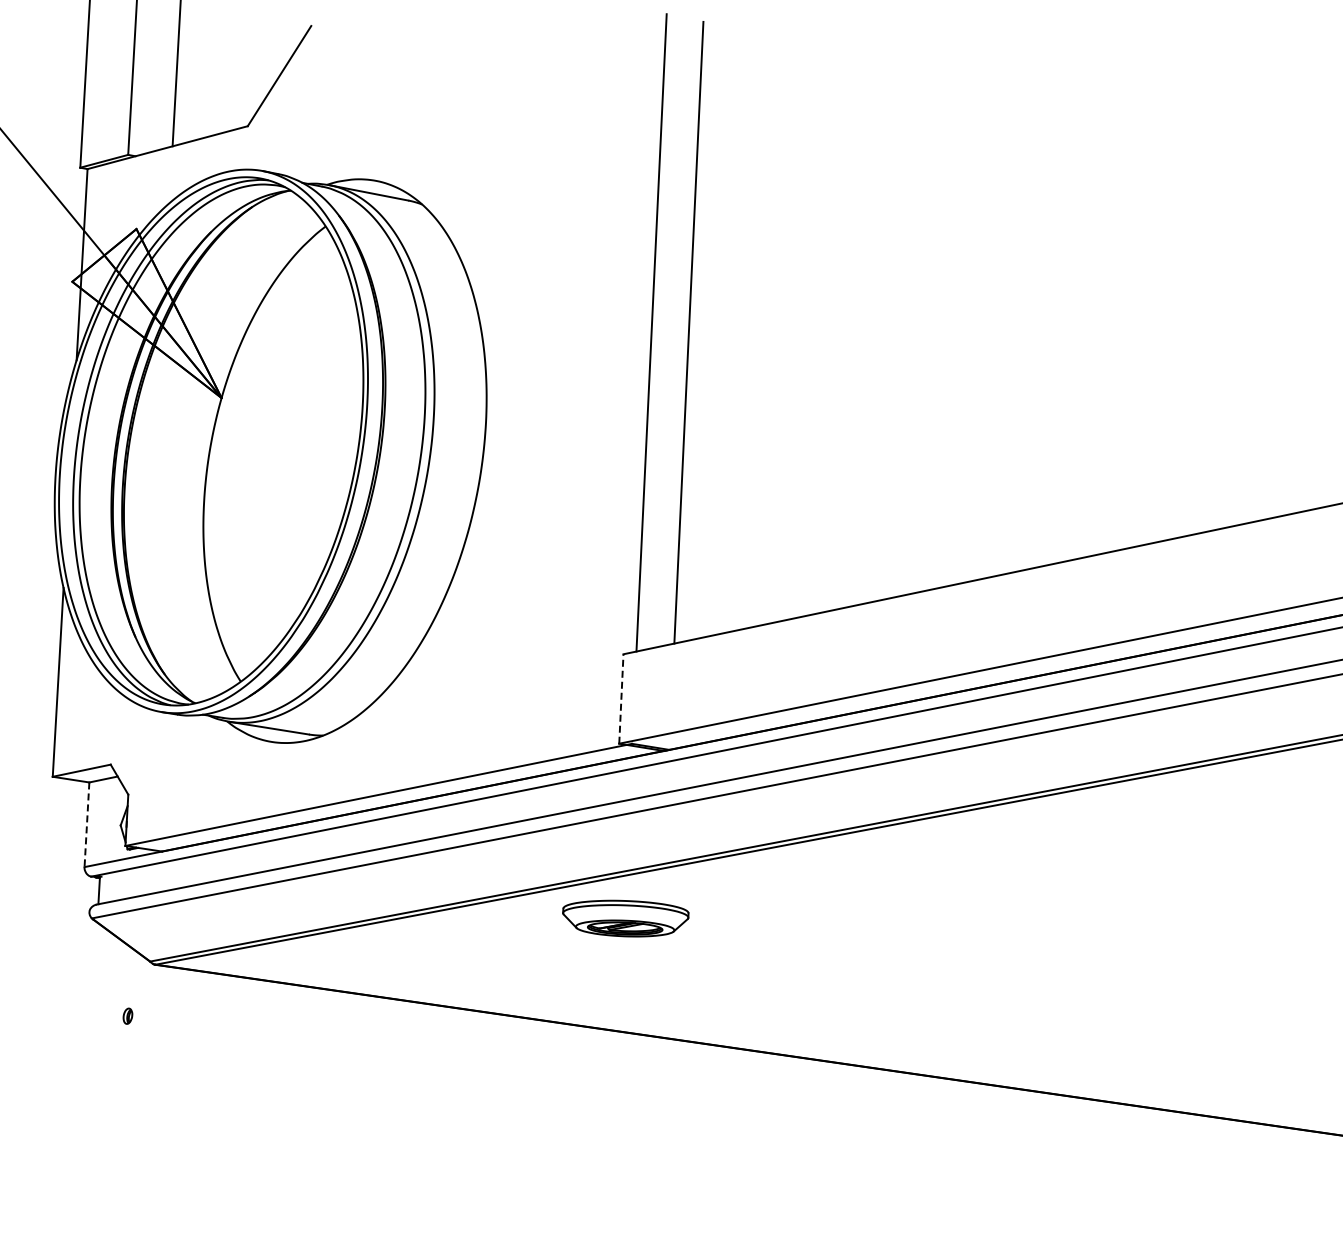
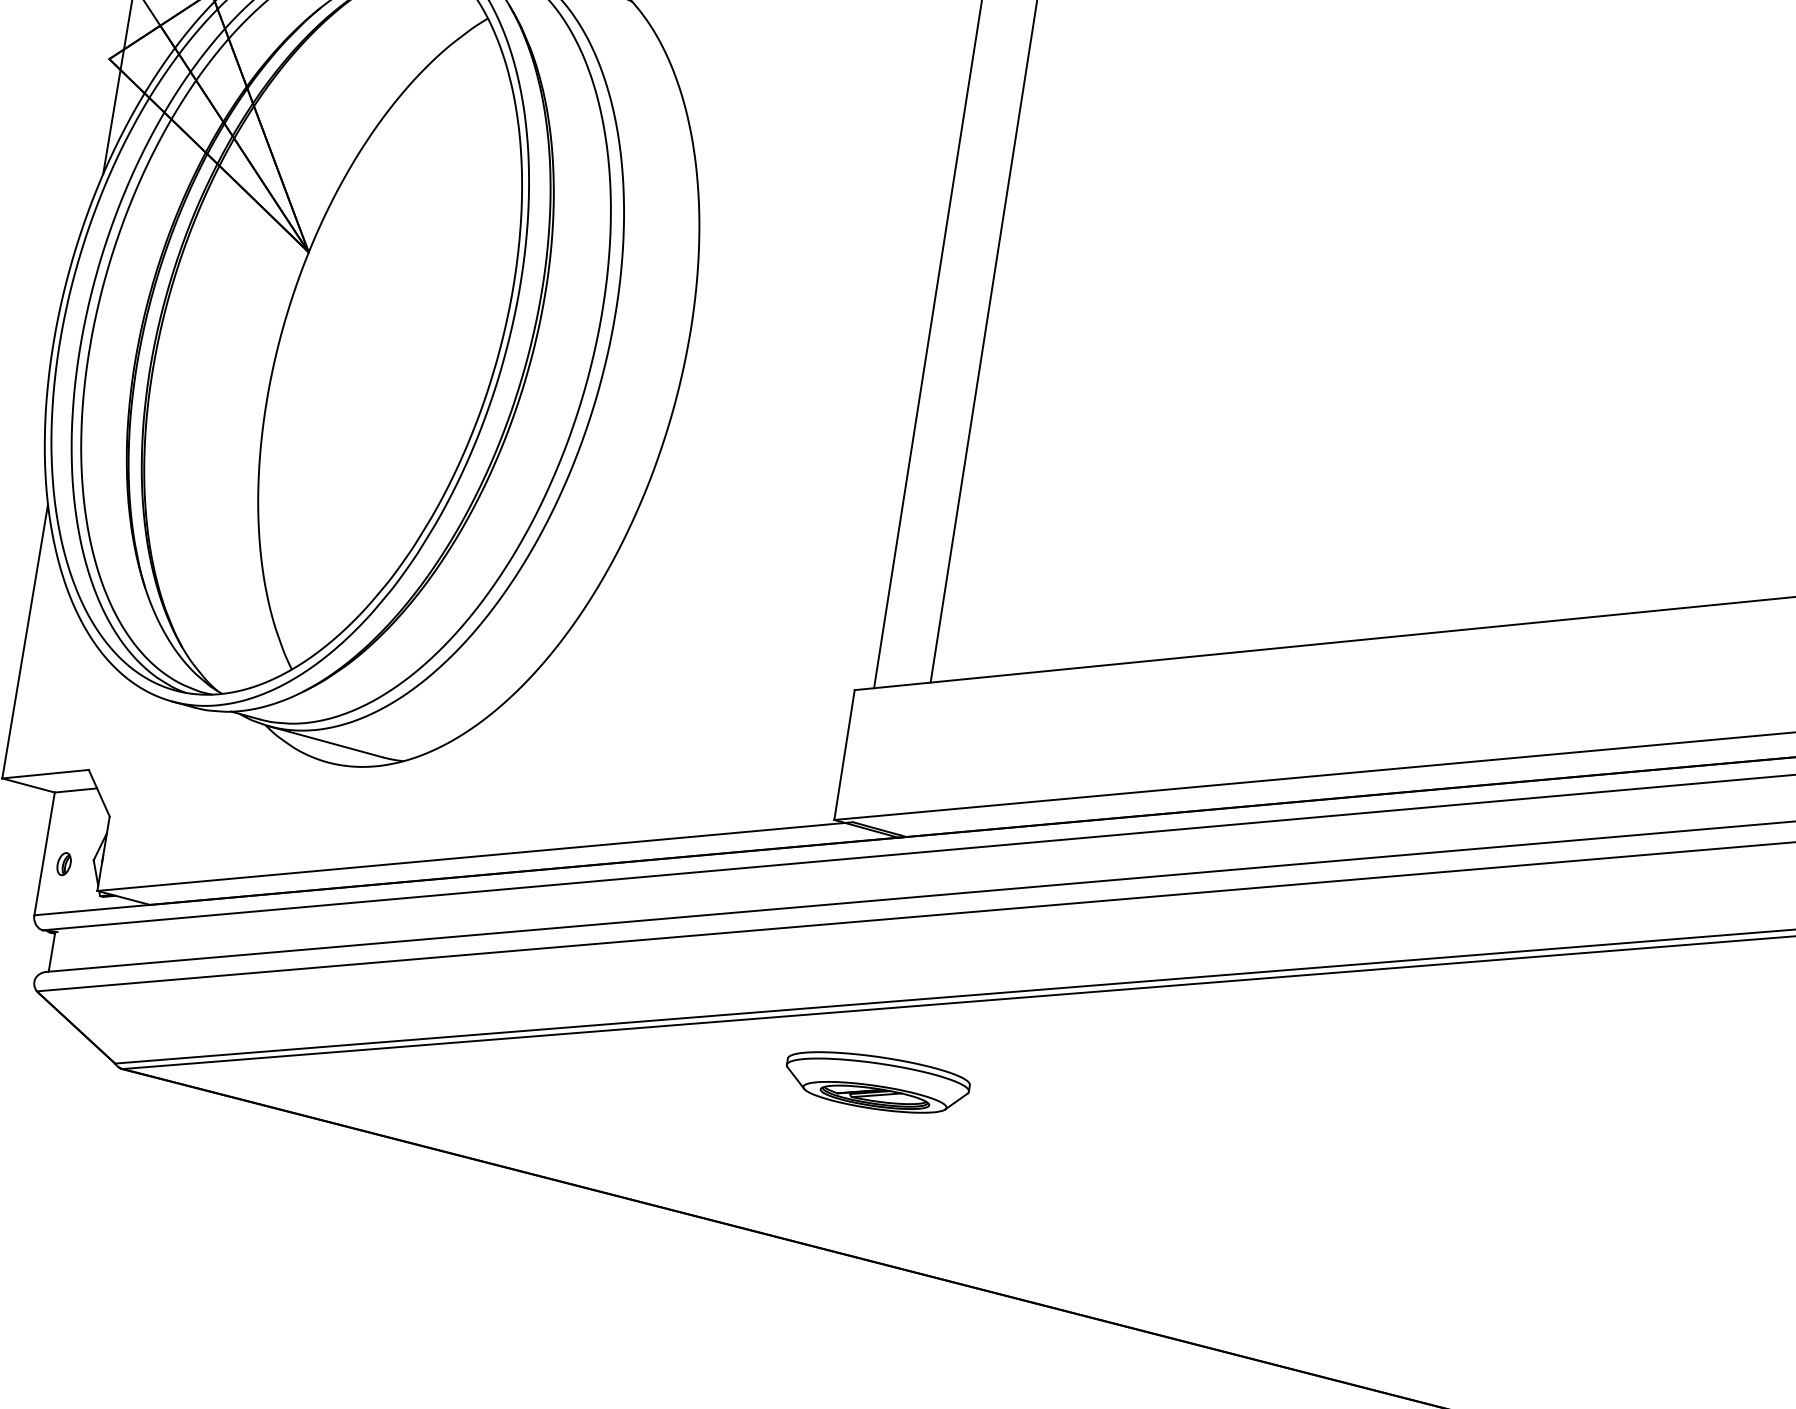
line: (621, 698) -> (844, 754), dashed -> solid
line: (86, 825) -> (43, 854), dashed -> solid
part: (625, 918) -> (877, 1082), moved
part: (127, 1015) -> (63, 862), moved

